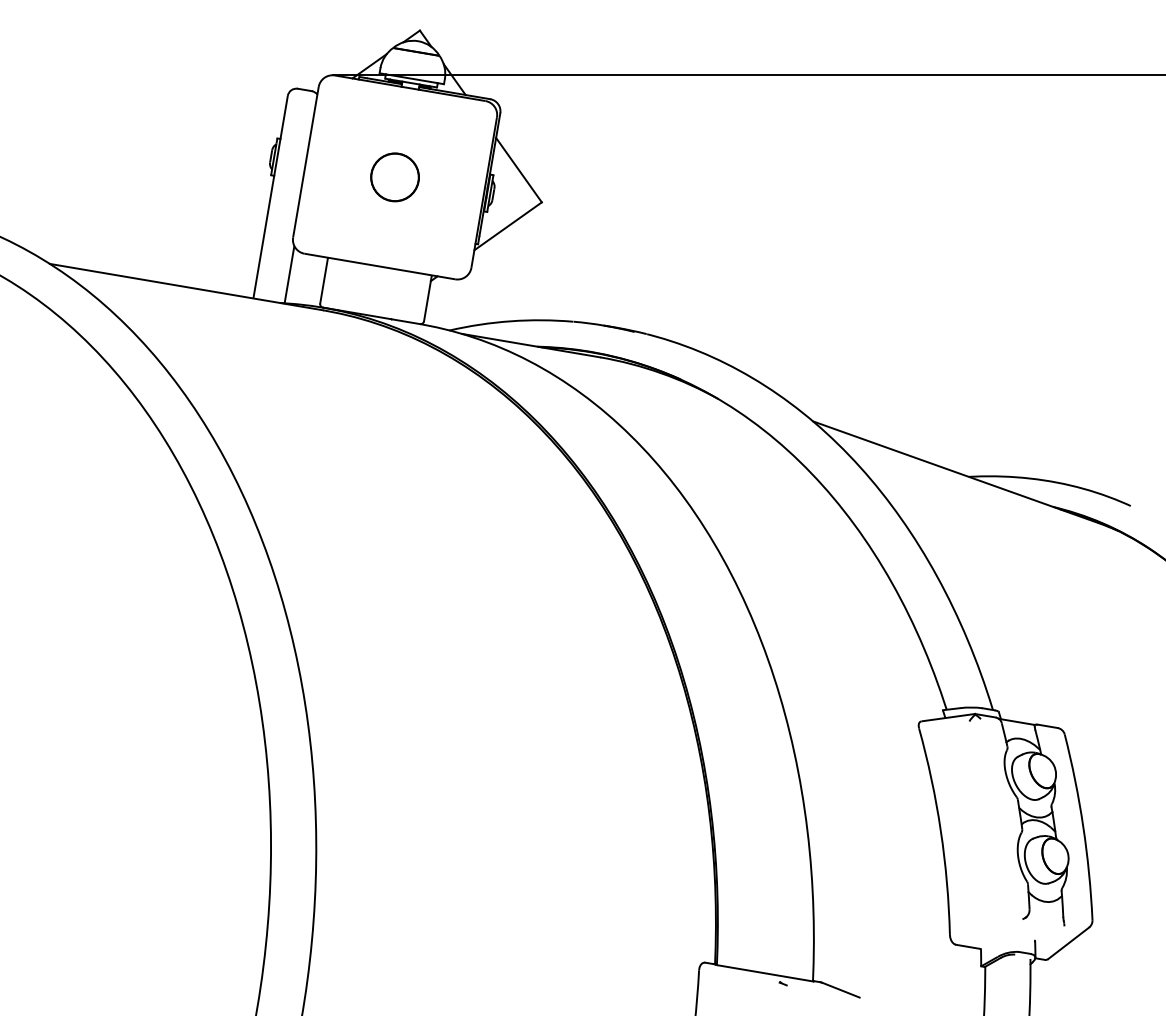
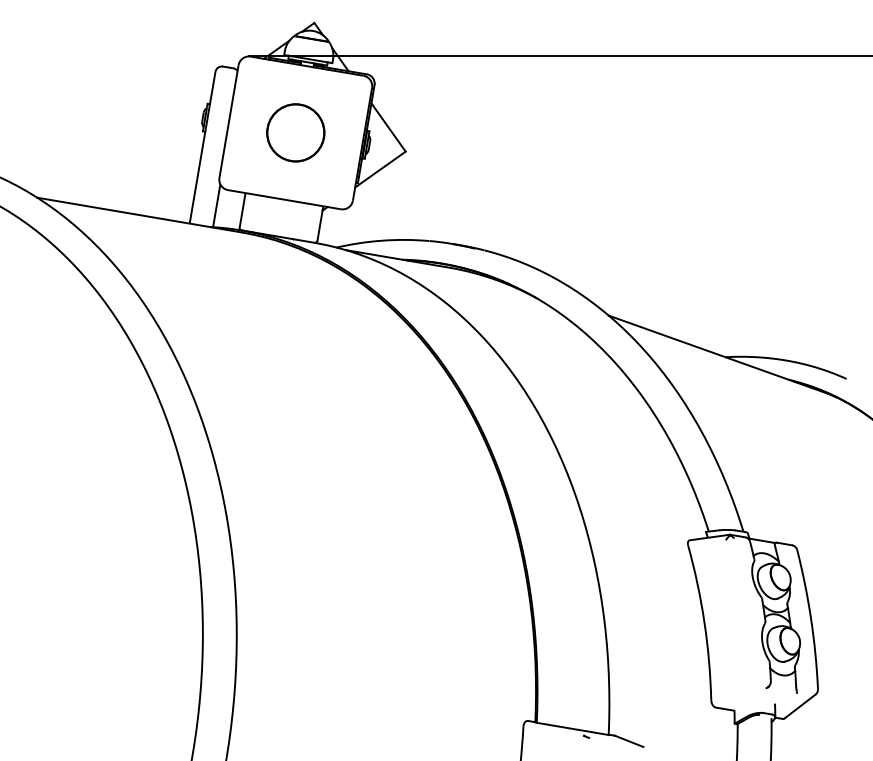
part: (394, 177) -> (295, 133), size x1.6

